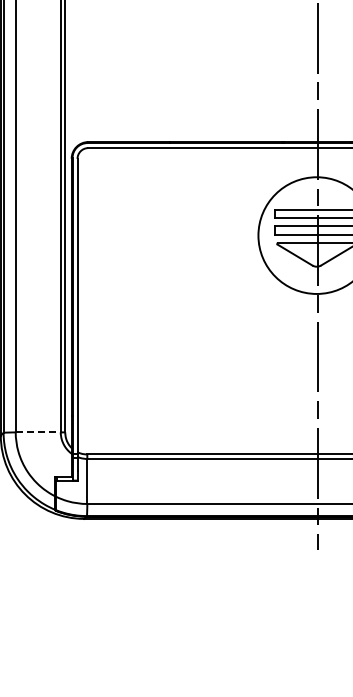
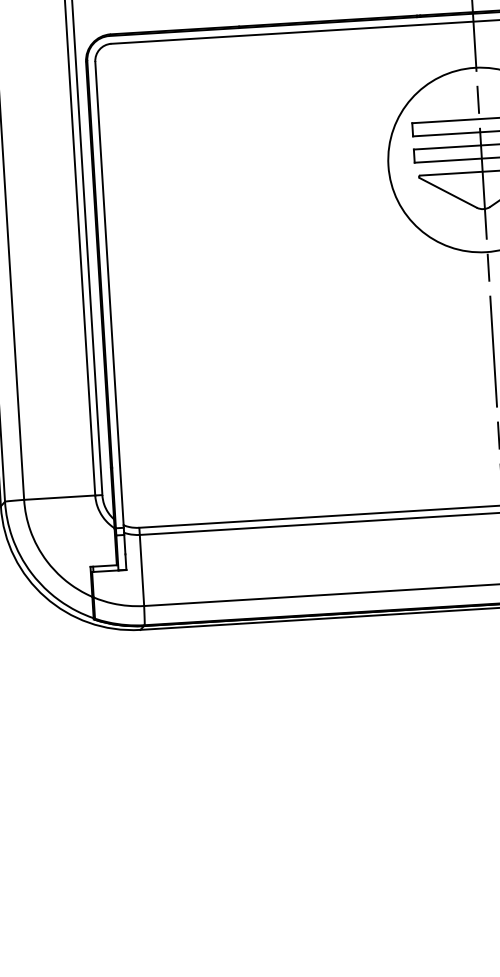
line: (38, 432) -> (60, 497), dashed -> solid

